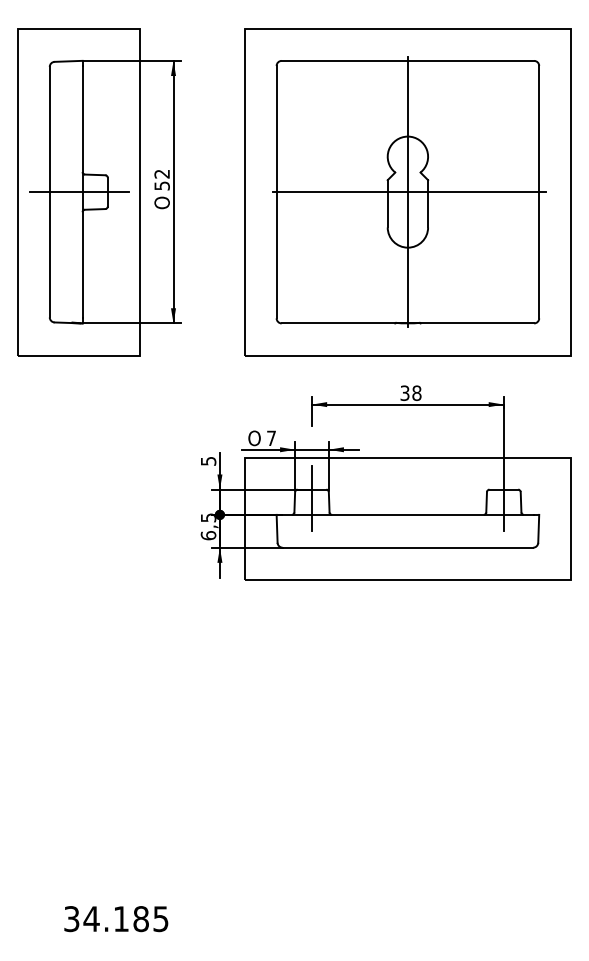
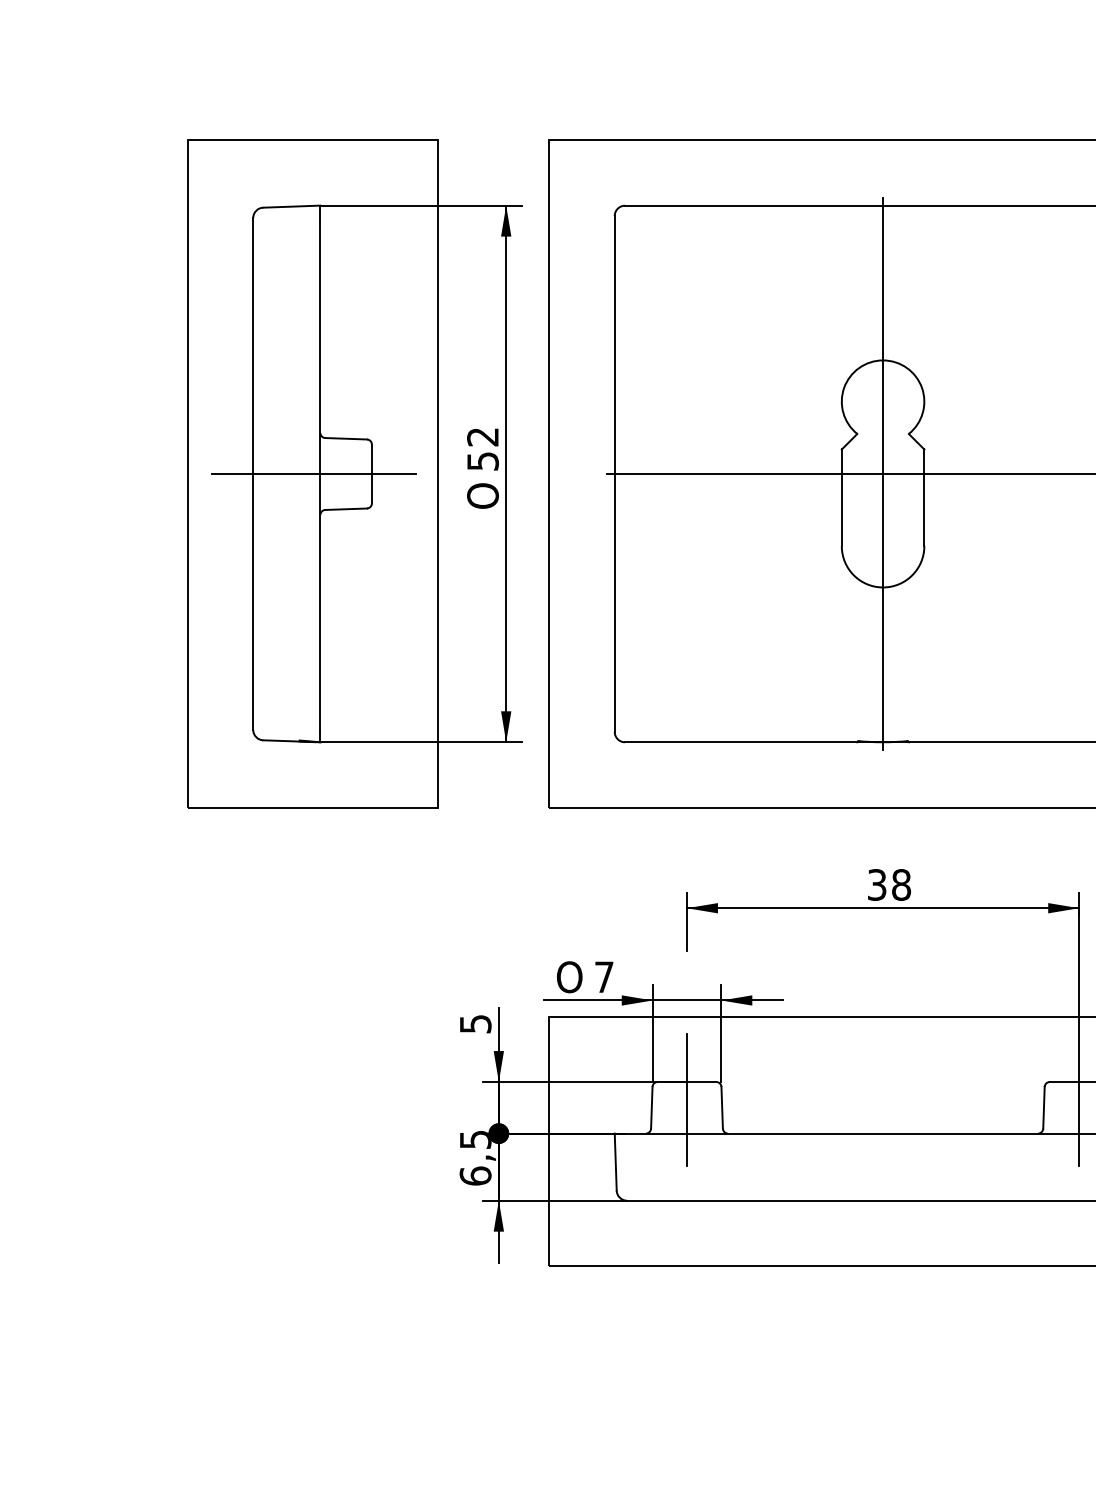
part: (99, 192) -> (354, 474), moved

